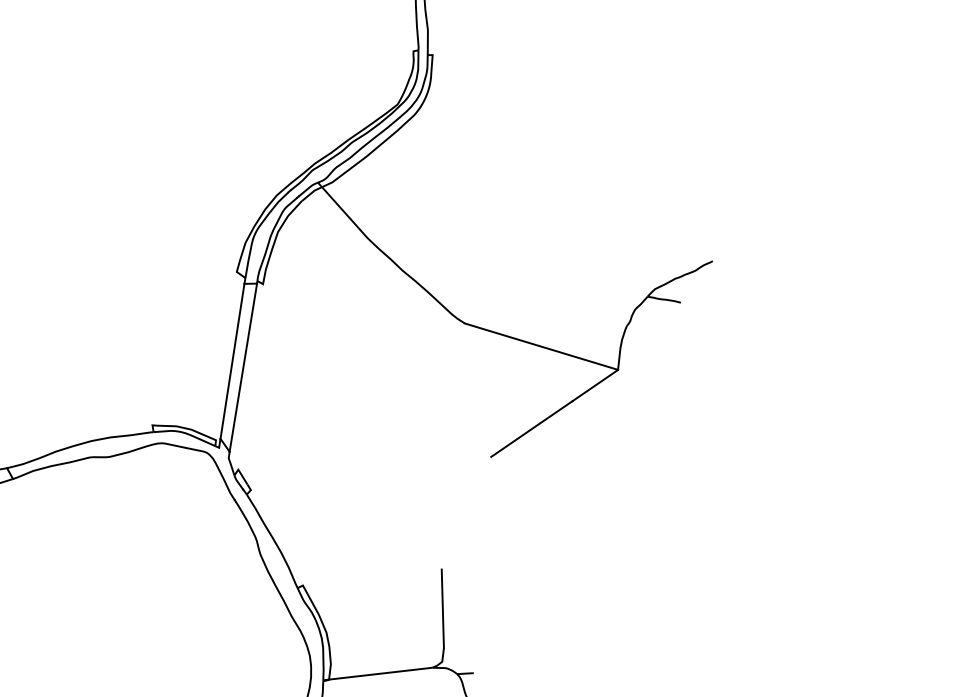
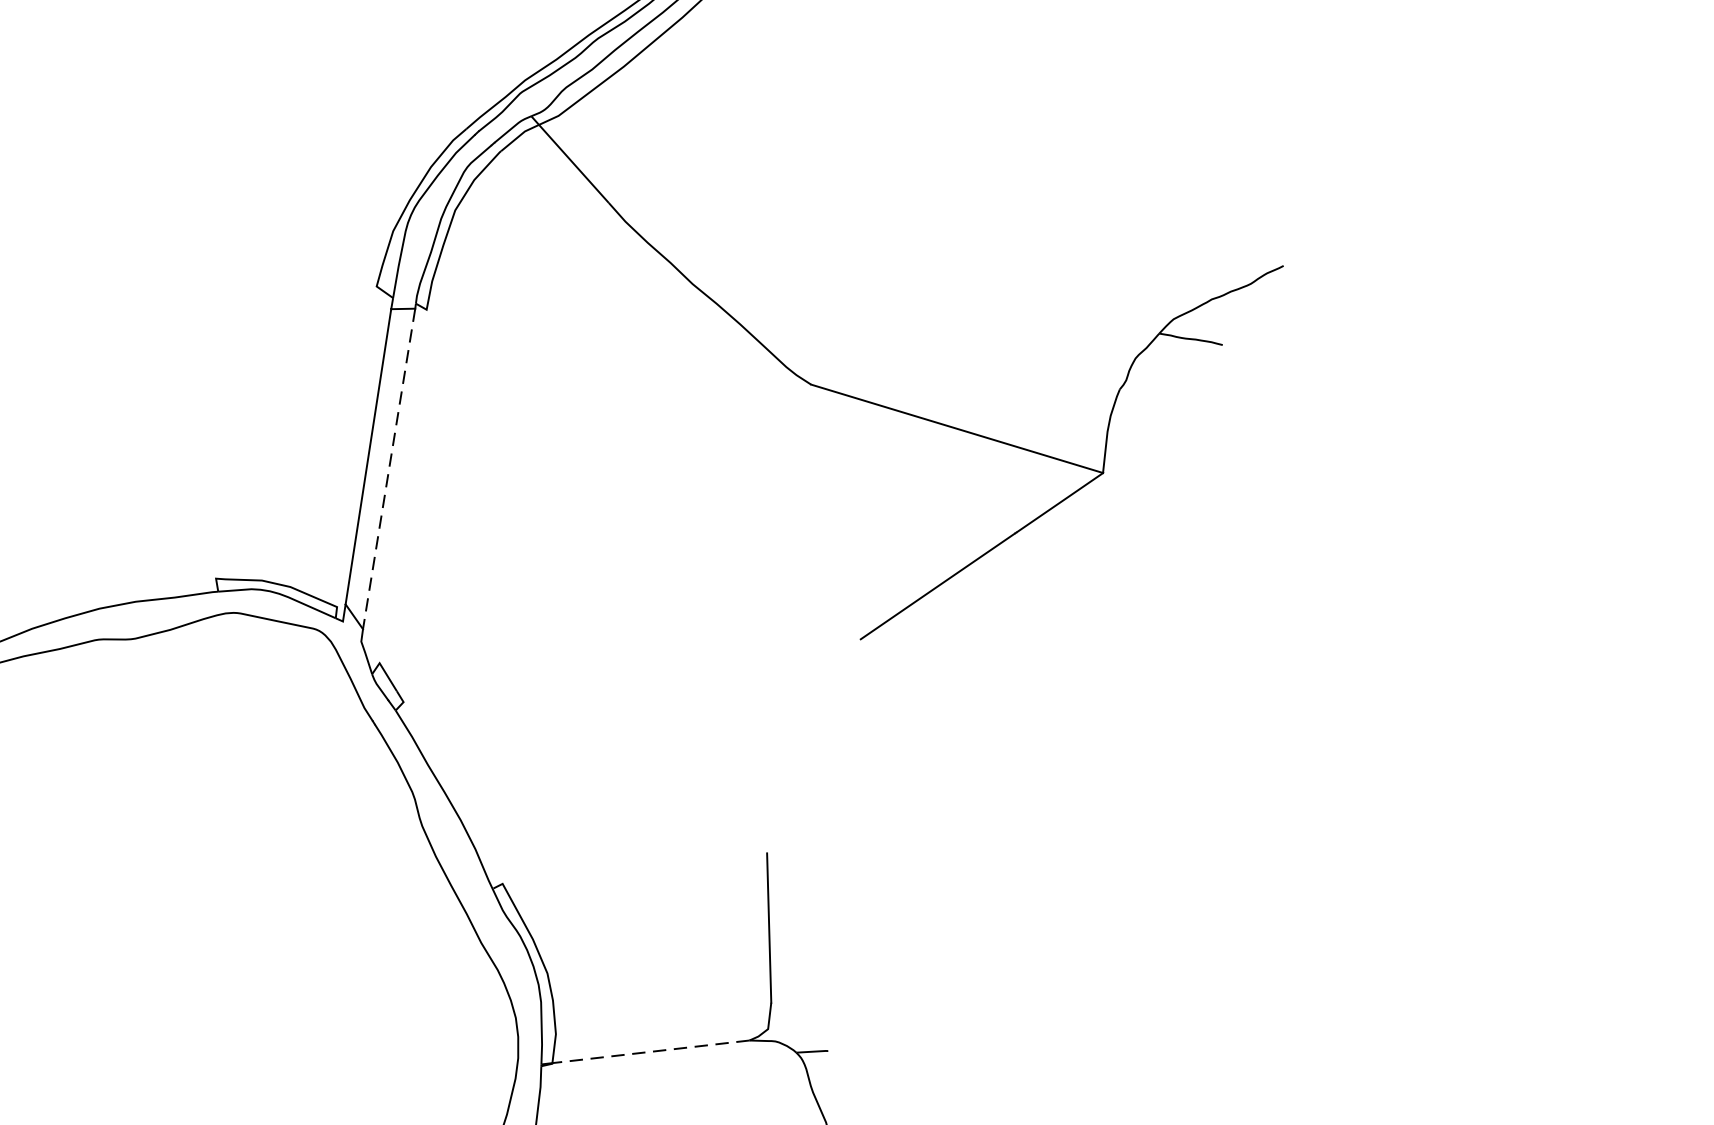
line: (243, 368) -> (389, 470), solid -> dashed
line: (380, 673) -> (650, 1051), solid -> dashed

